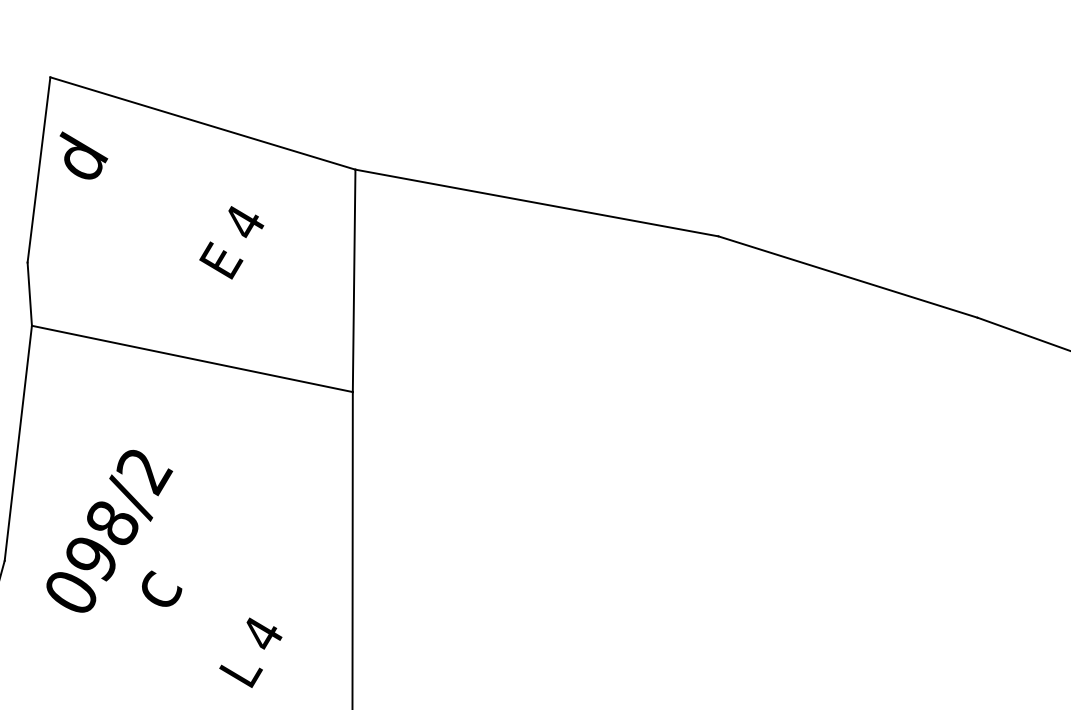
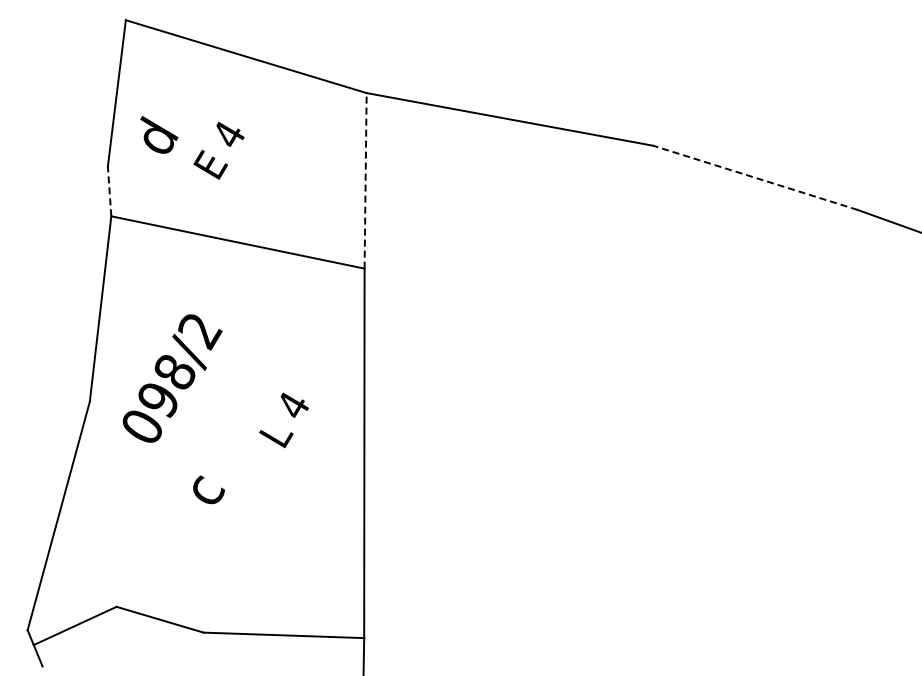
text: (84, 154) -> (159, 134), moved
text: (231, 242) -> (218, 150), moved
line: (846, 276) -> (754, 177), solid -> dashed
line: (353, 280) -> (365, 180), solid -> dashed
line: (29, 293) -> (109, 190), solid -> dashed
text: (161, 588) -> (208, 489), moved
text: (250, 652) -> (283, 420), moved

